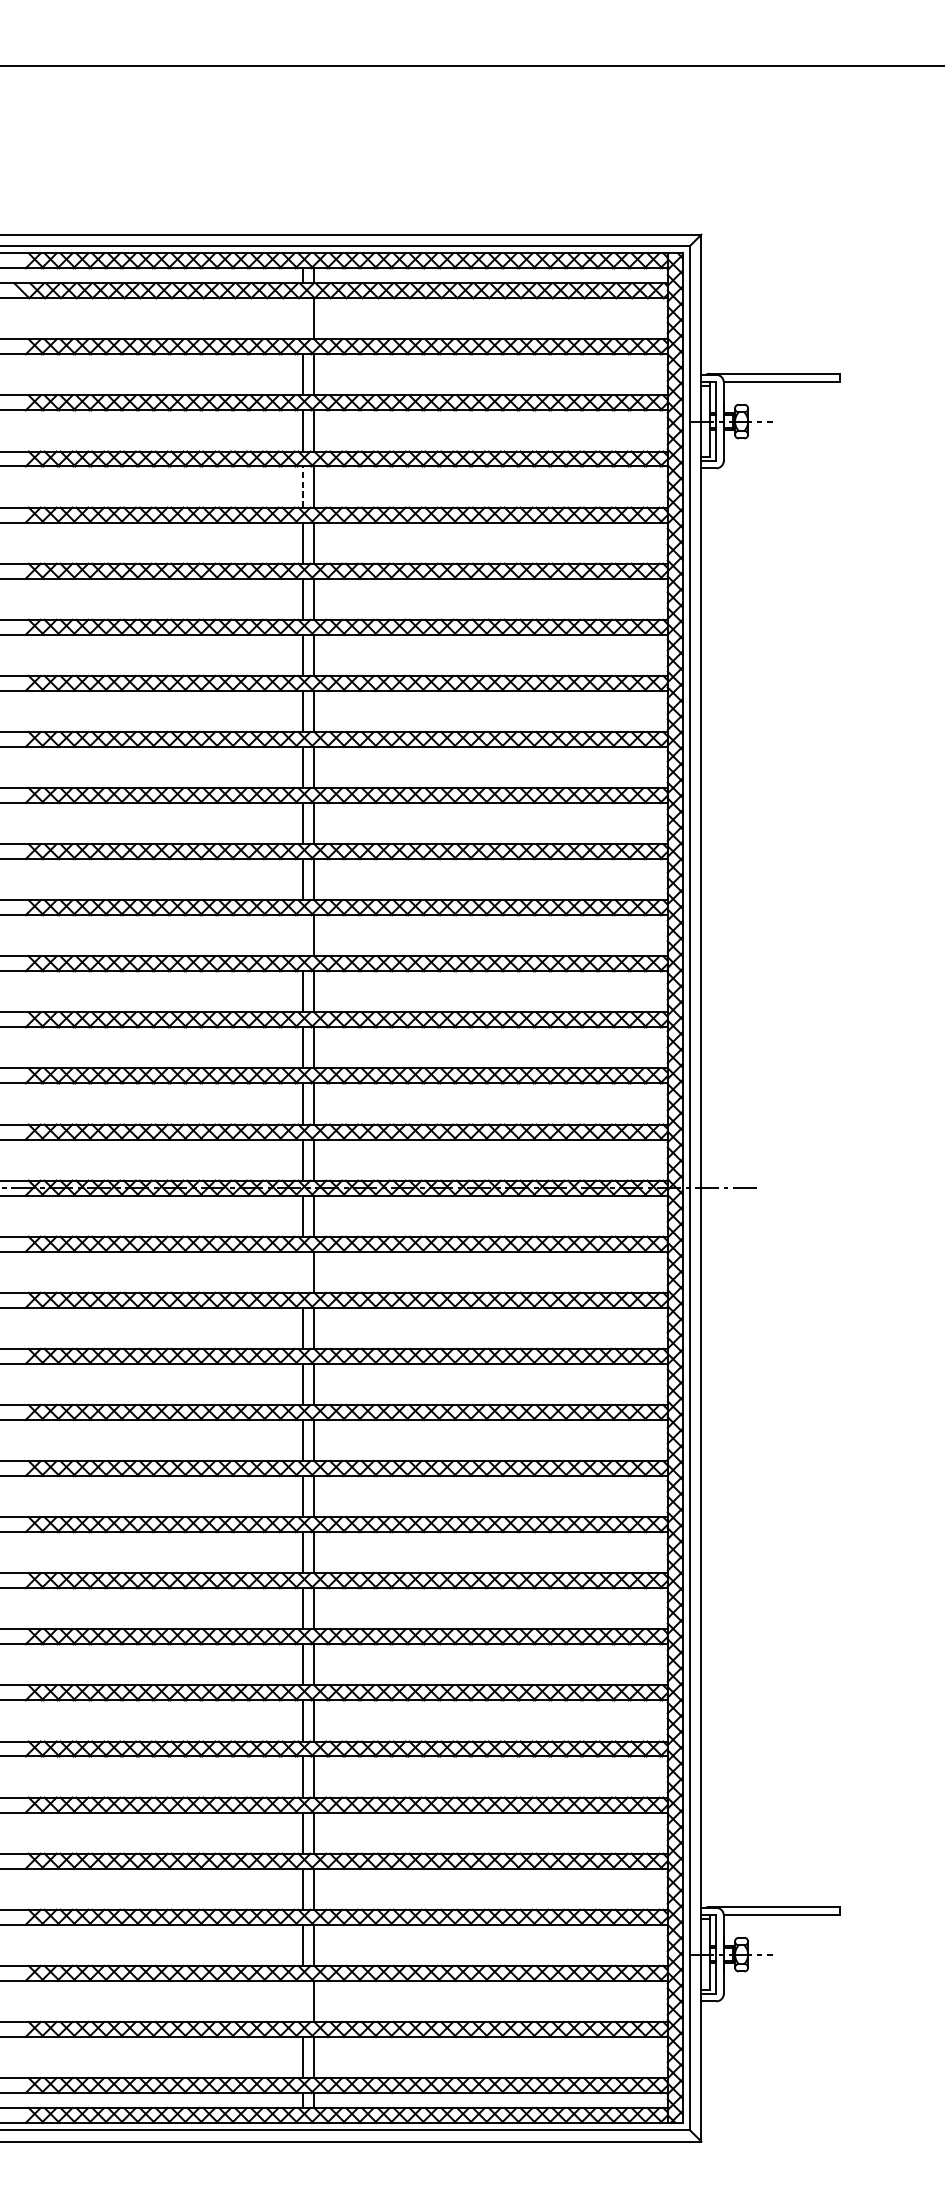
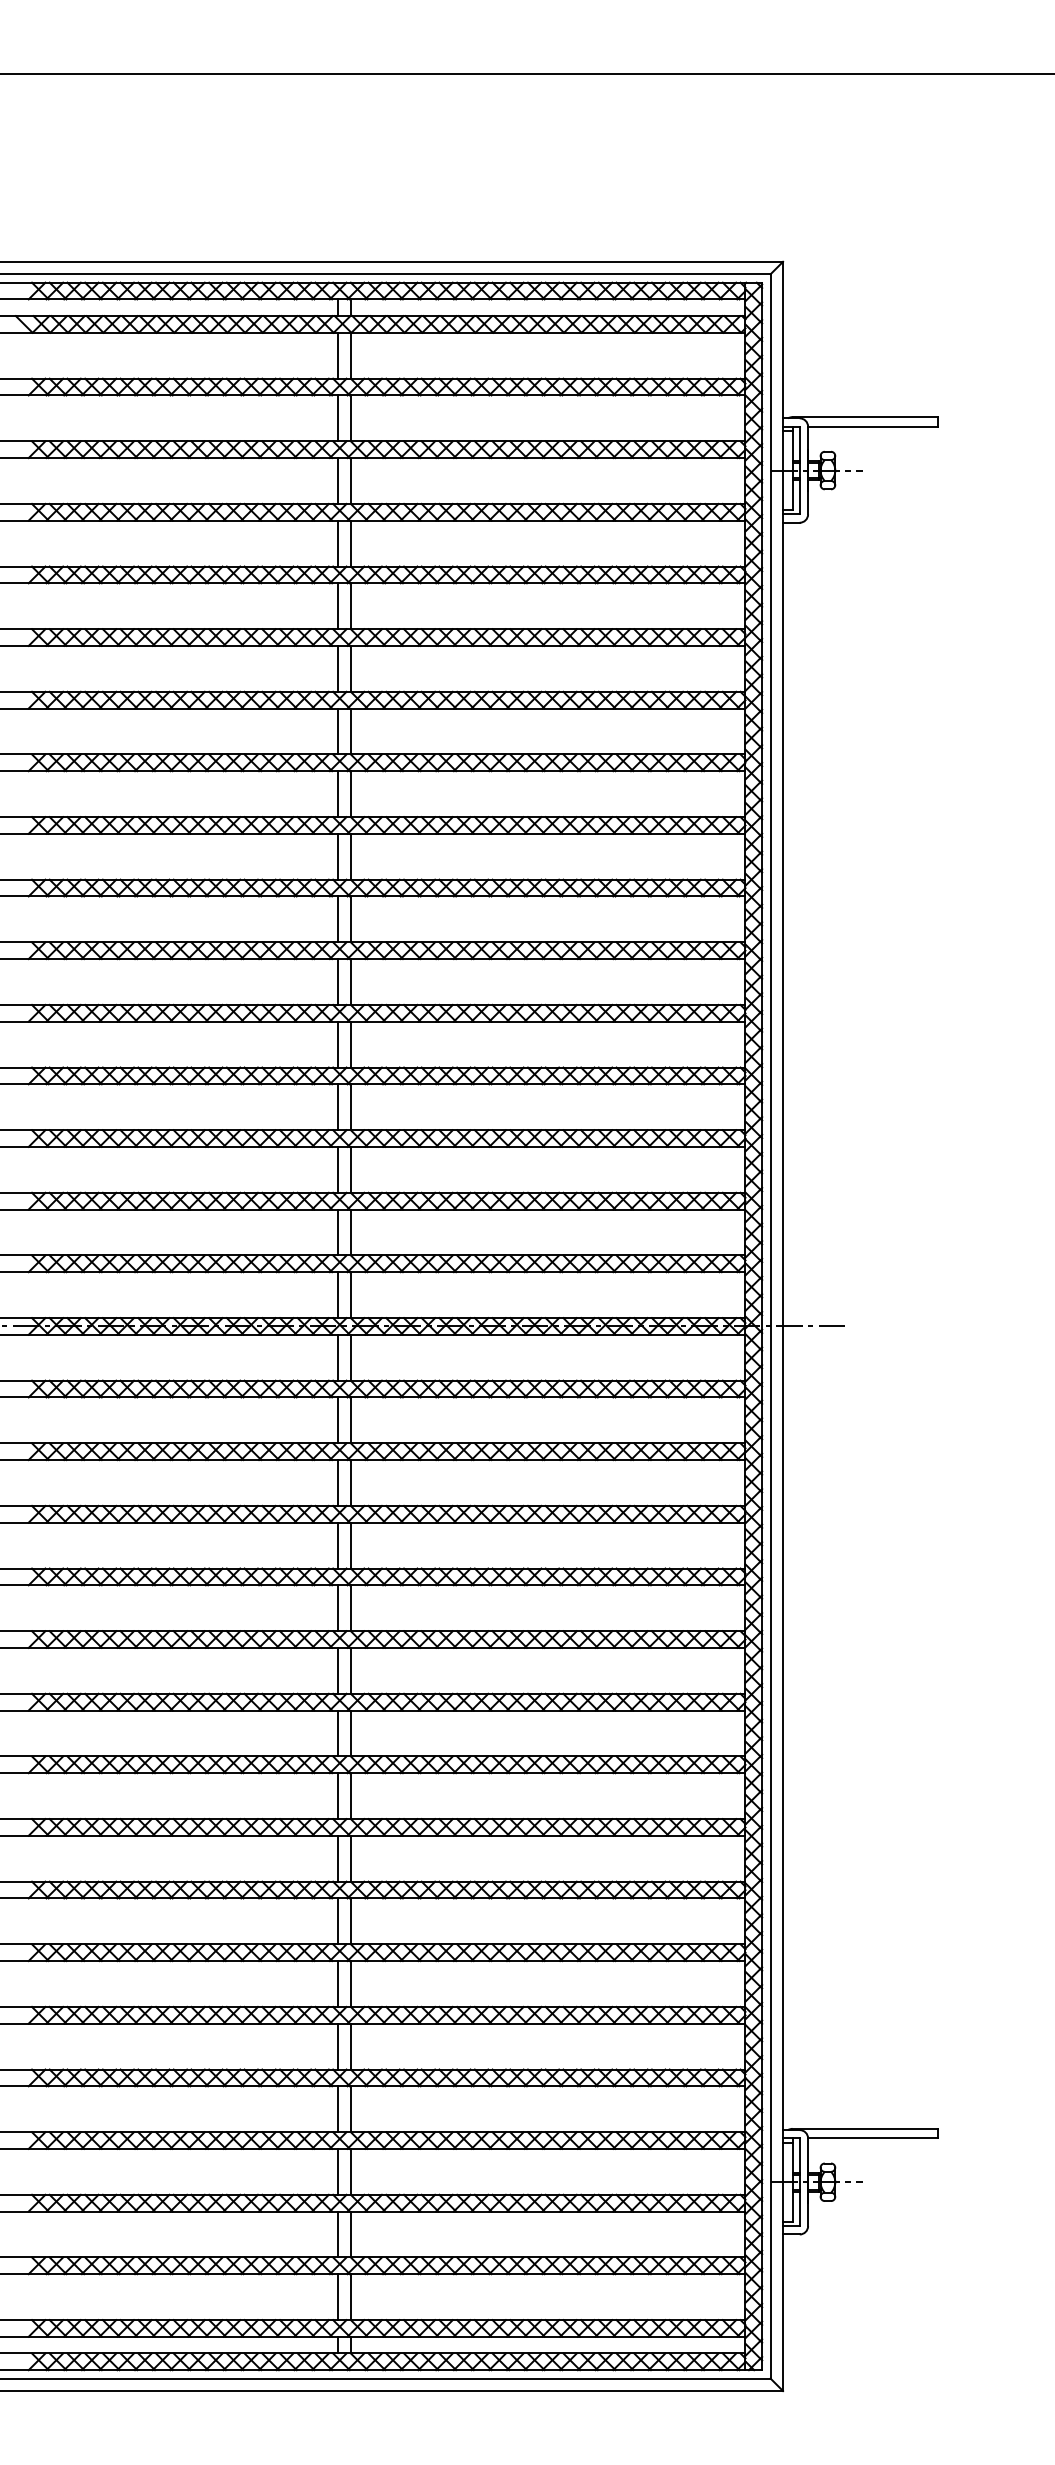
line: (303, 318) -> (338, 355), added
line: (303, 486) -> (338, 543), dashed -> solid
line: (303, 935) -> (338, 1044), added
line: (303, 1272) -> (338, 1420), added
line: (303, 2001) -> (338, 2234), added

